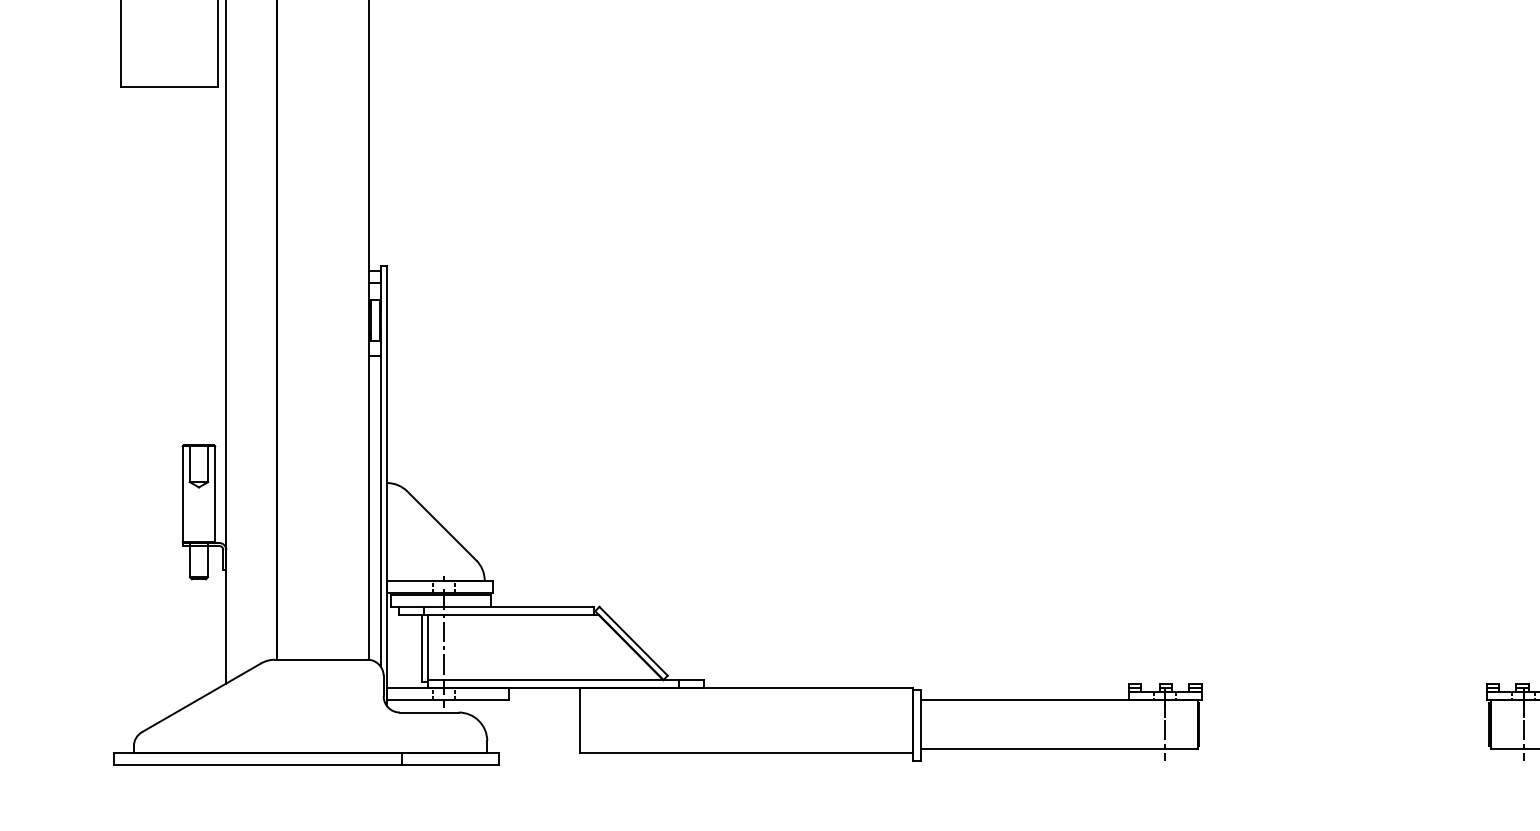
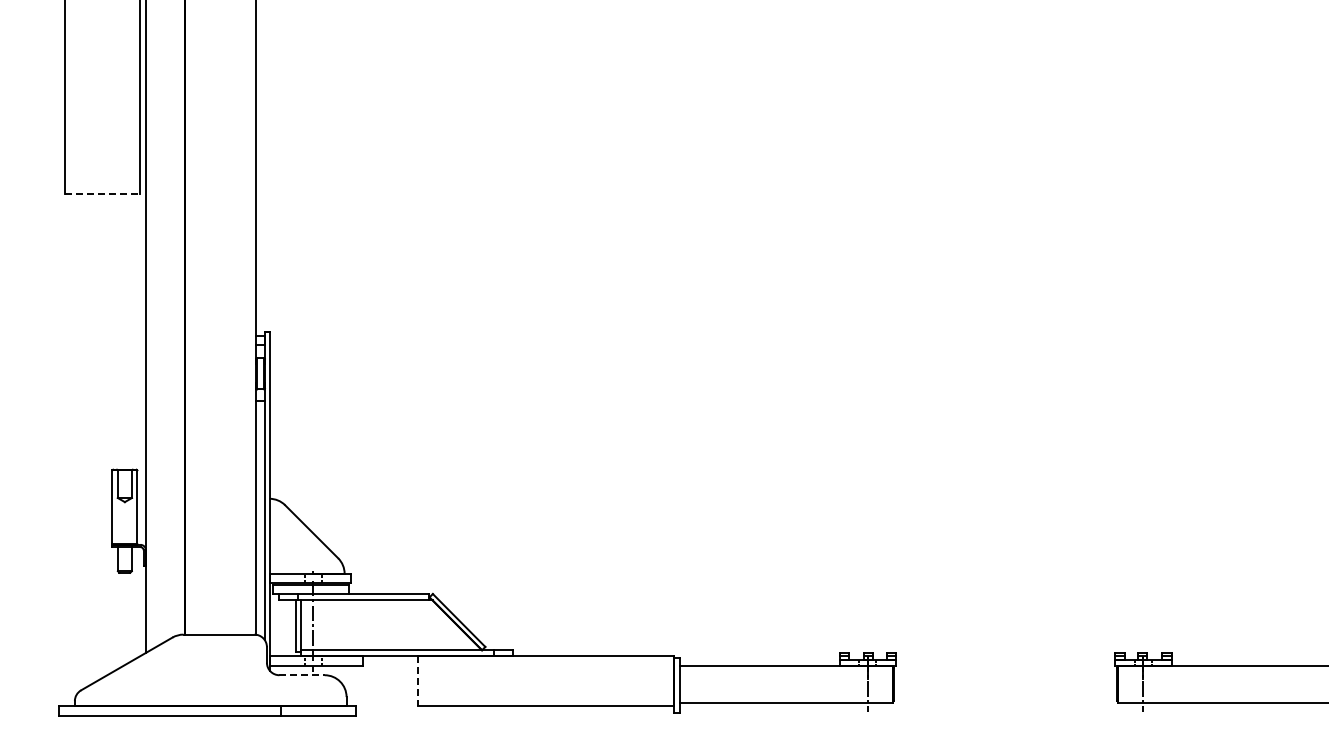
line: (169, 87) -> (102, 194), solid -> dashed
line: (429, 712) -> (302, 675), solid -> dashed
line: (580, 720) -> (418, 681), solid -> dashed

